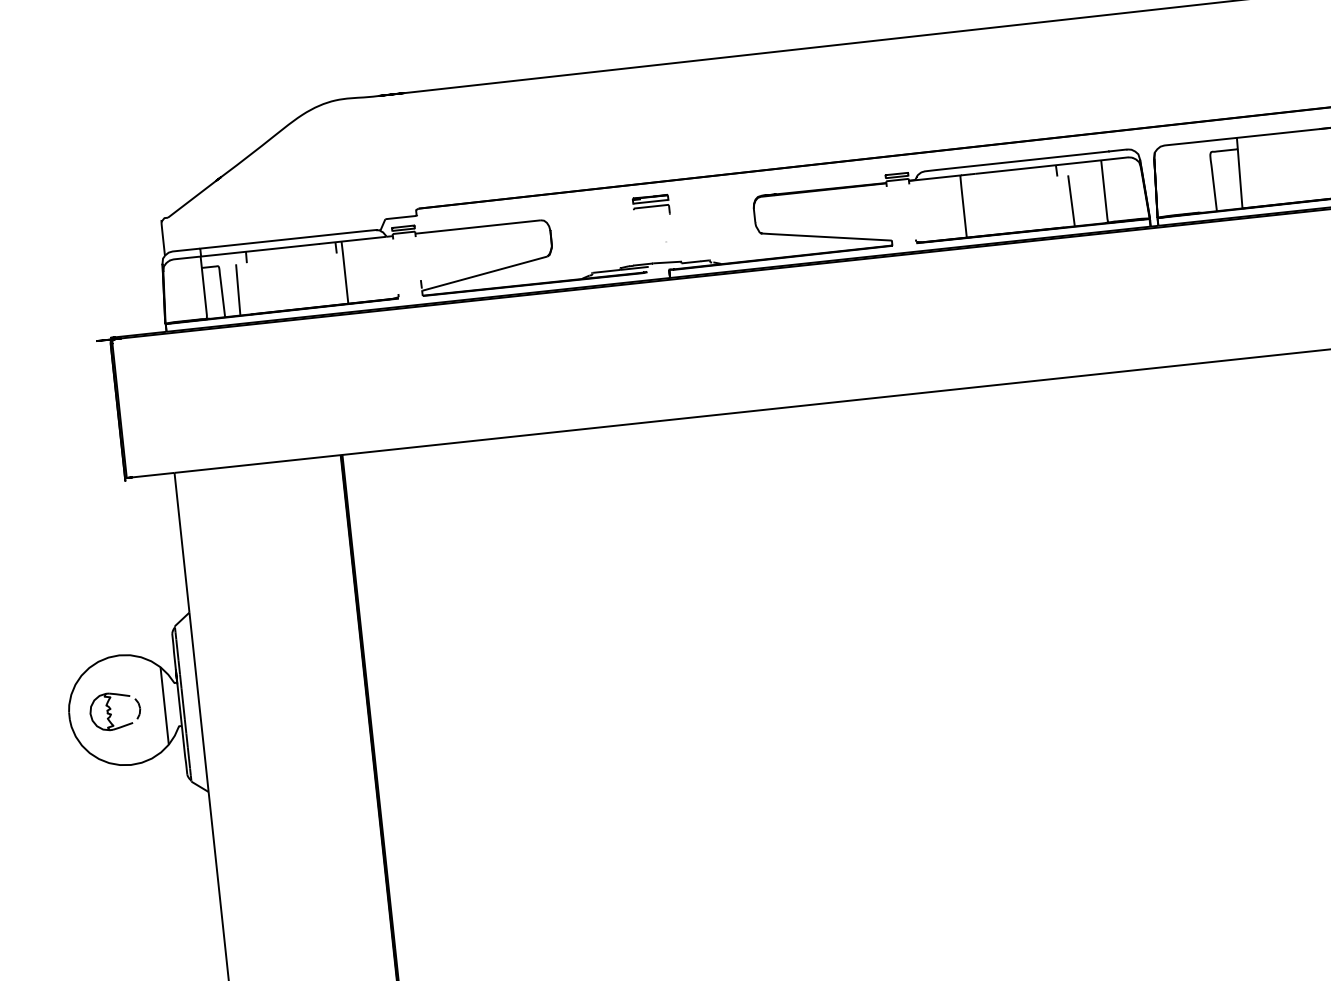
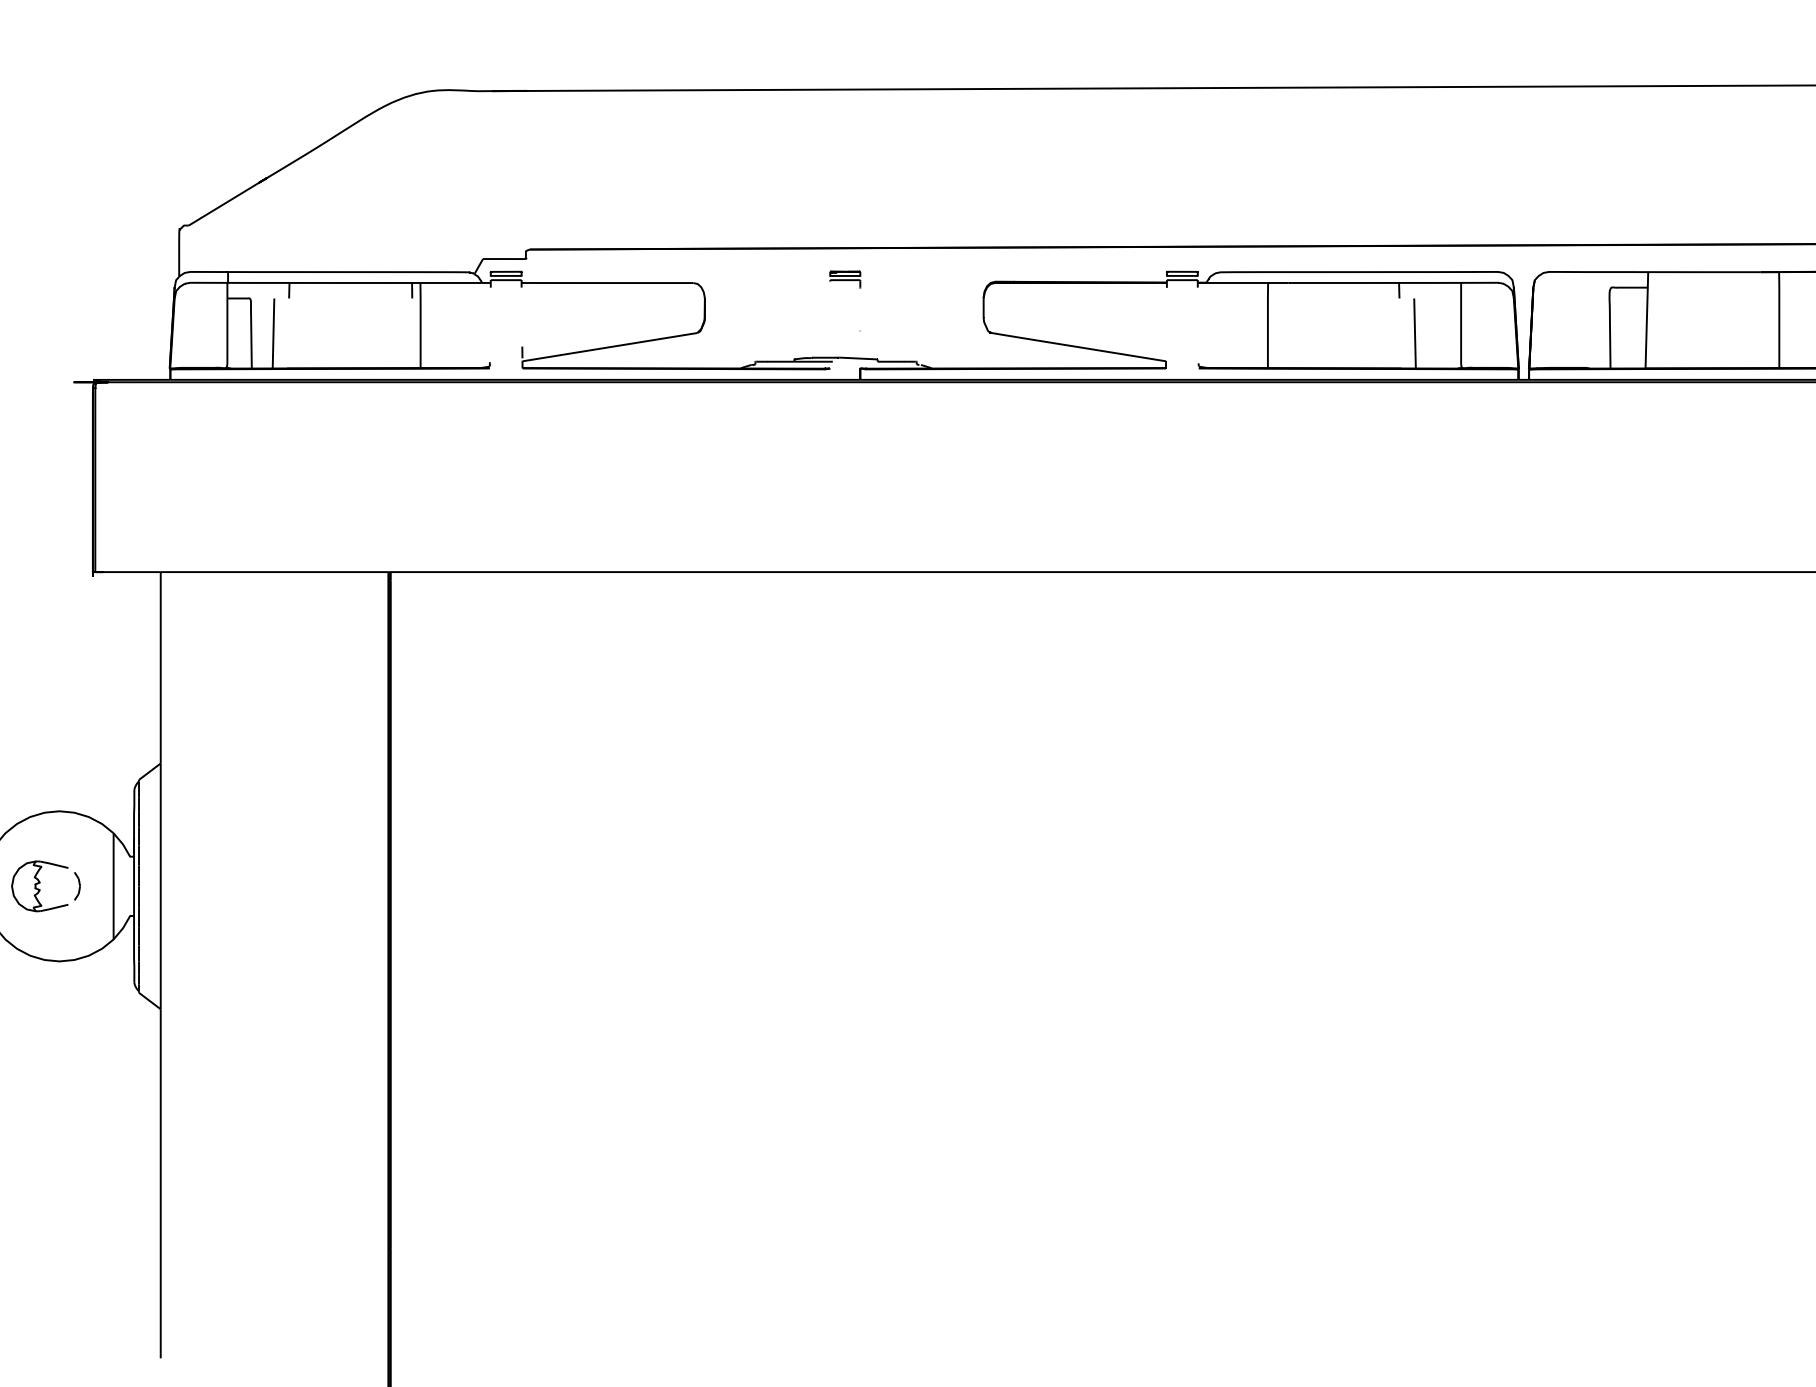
part: (651, 205) -> (845, 279), size x0.62

